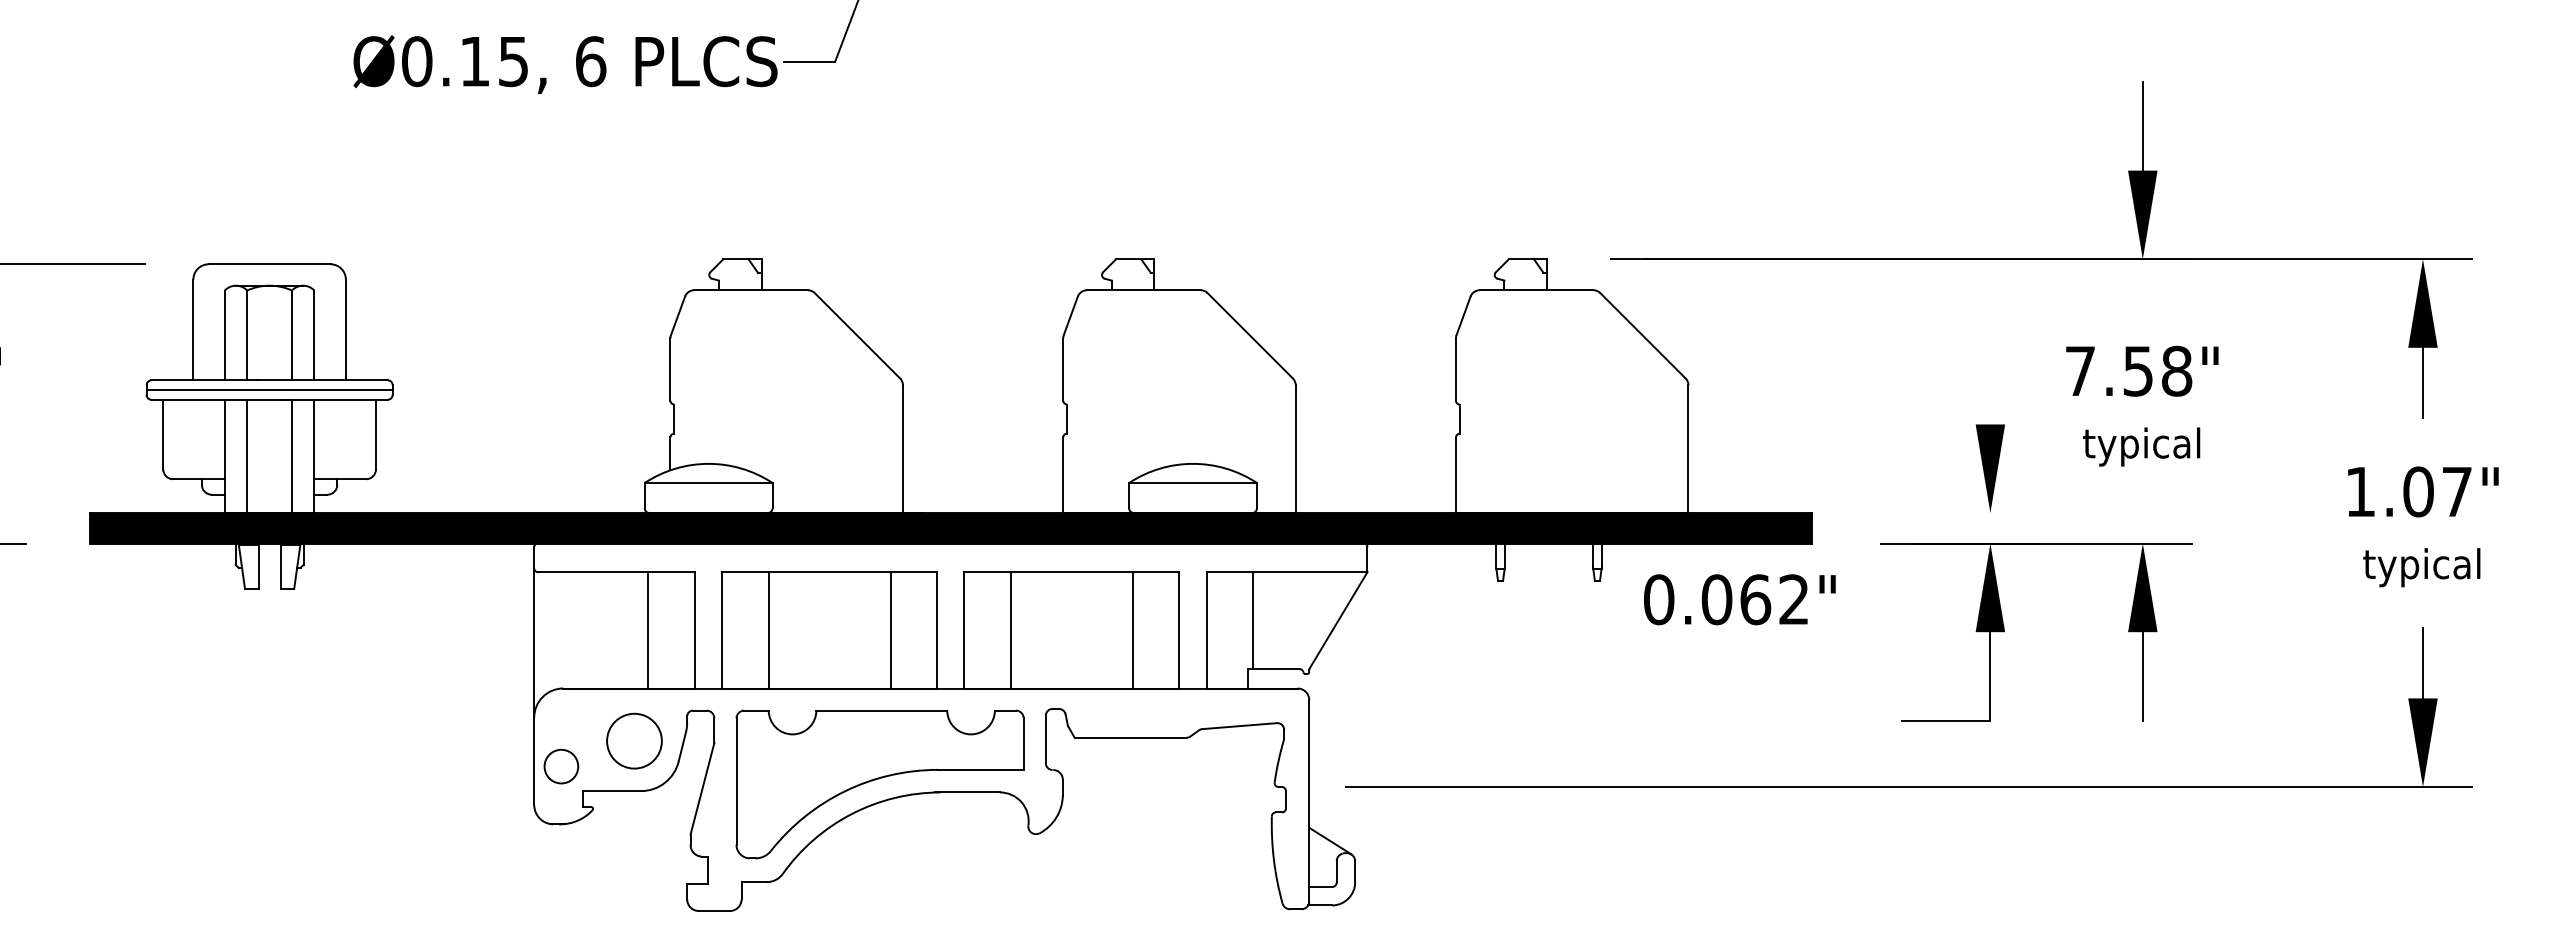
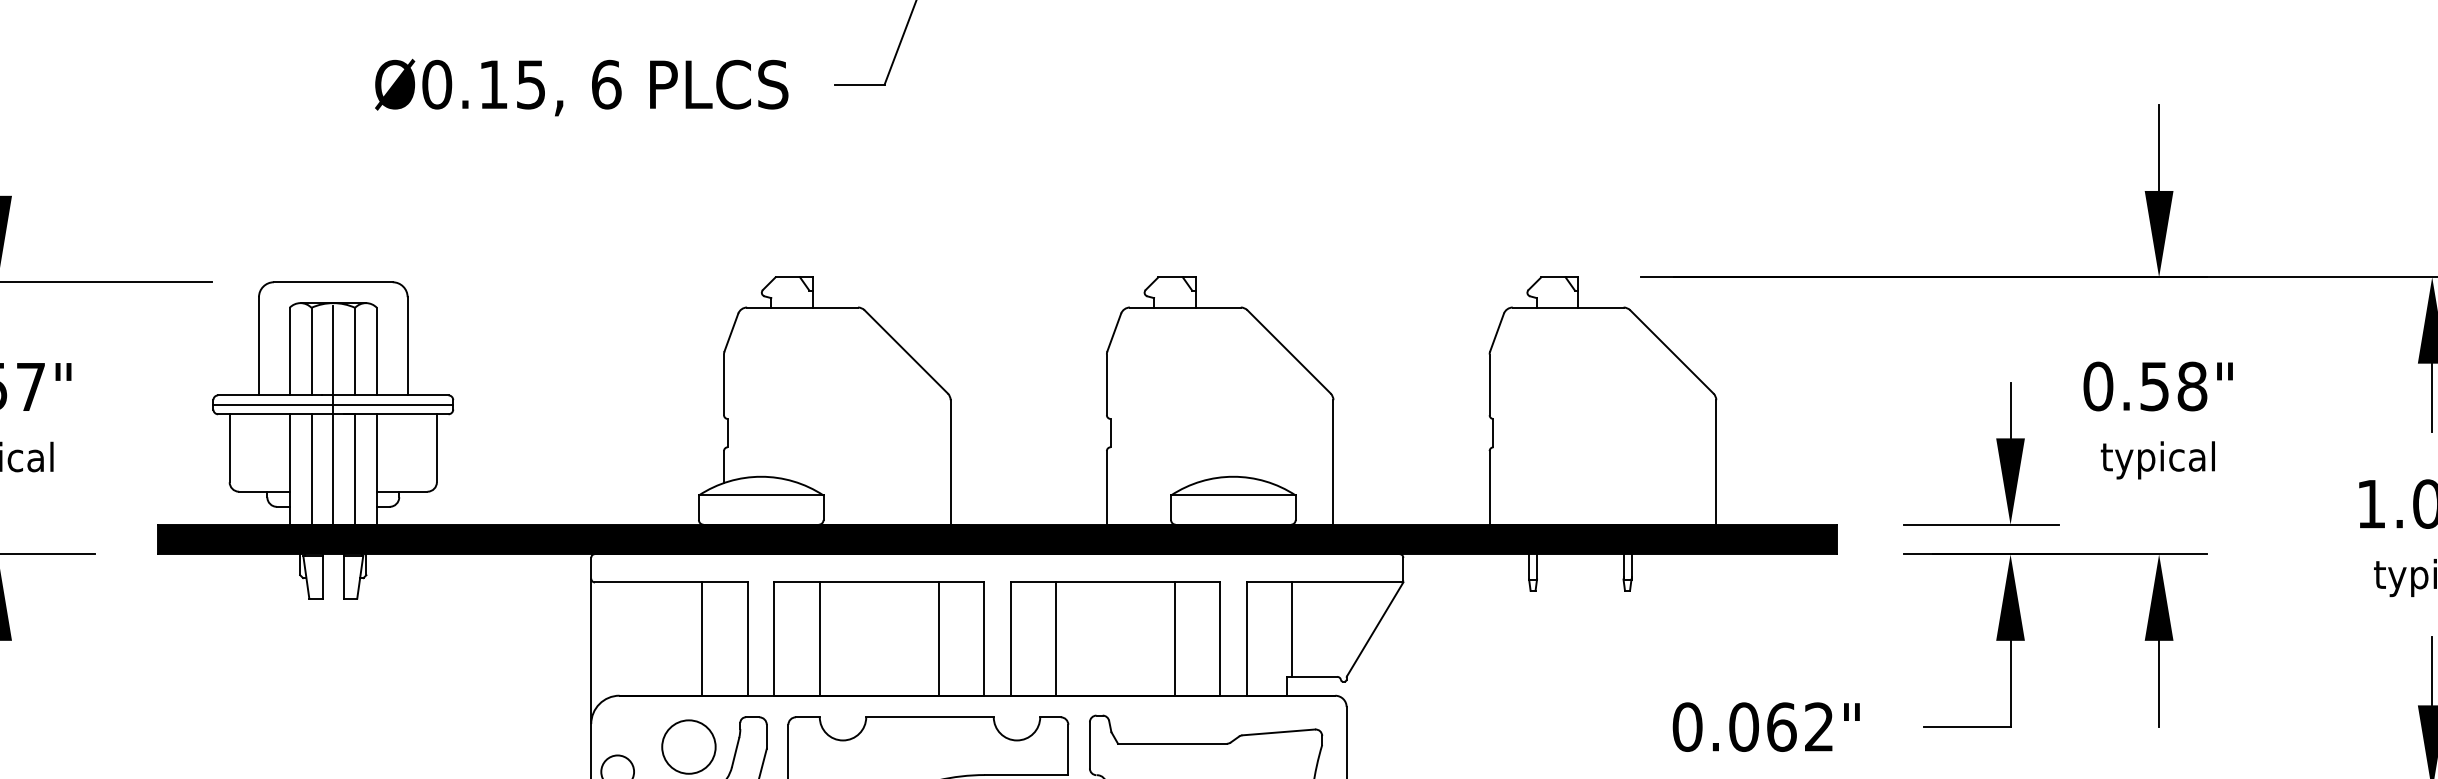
text: (565, 64) -> (581, 87), moved
text: (2080, 370) -> (2098, 385), 7.58" -> 0.58"
line: (1990, 396) -> (2010, 411), added
line: (269, 400) -> (333, 415), added
line: (1960, 513) -> (1981, 525), added
text: (1739, 599) -> (1766, 726), moved

